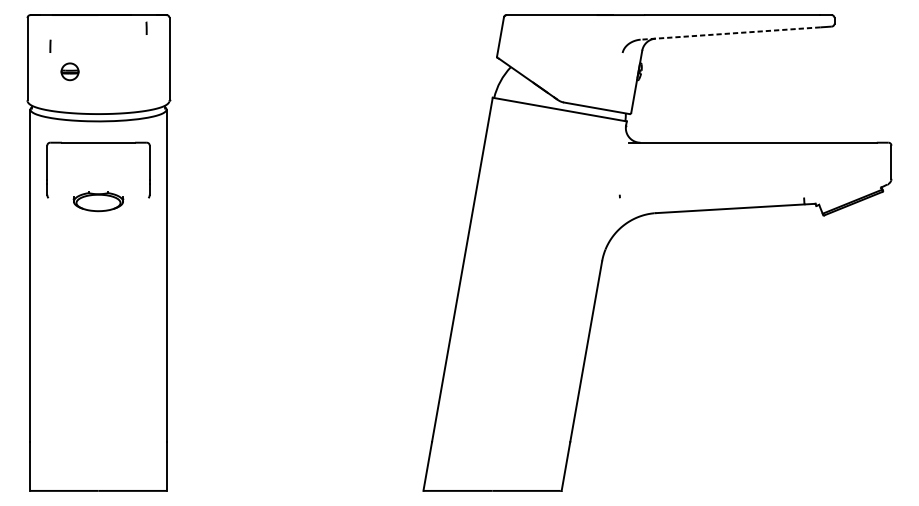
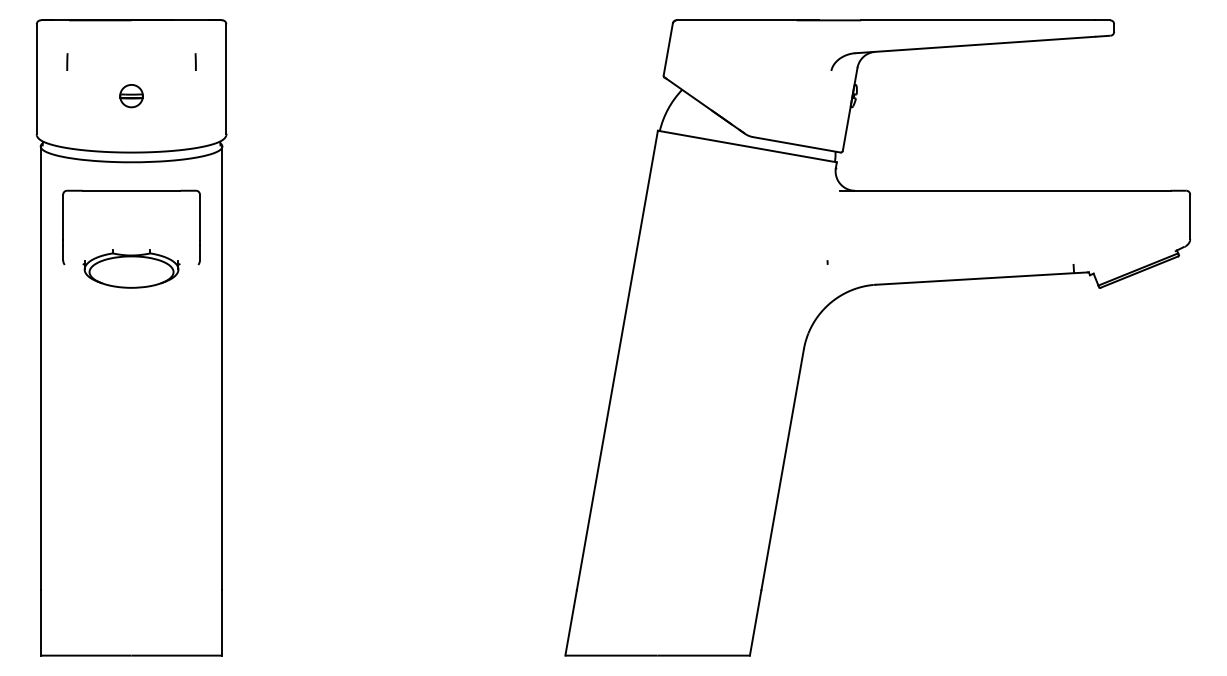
line: (146, 27) -> (195, 61), moved
line: (729, 33) -> (974, 45), dashed -> solid
part: (70, 72) -> (131, 96), moved
part: (98, 200) -> (131, 268), size x1.43

